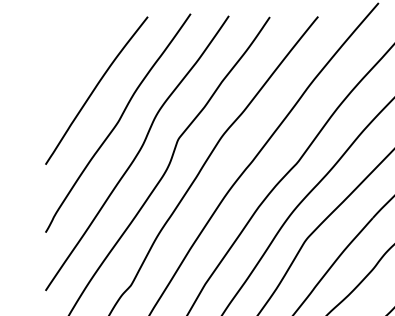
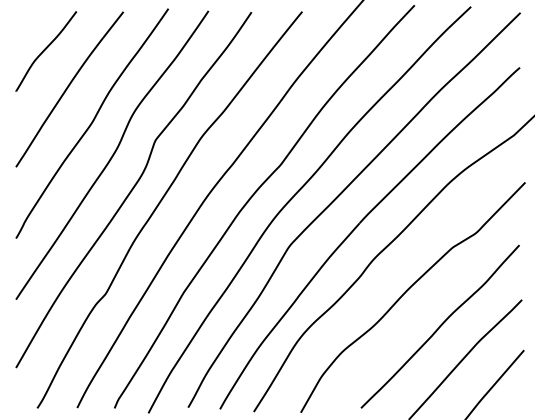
curve: (73, 53) -> (45, 50), added

